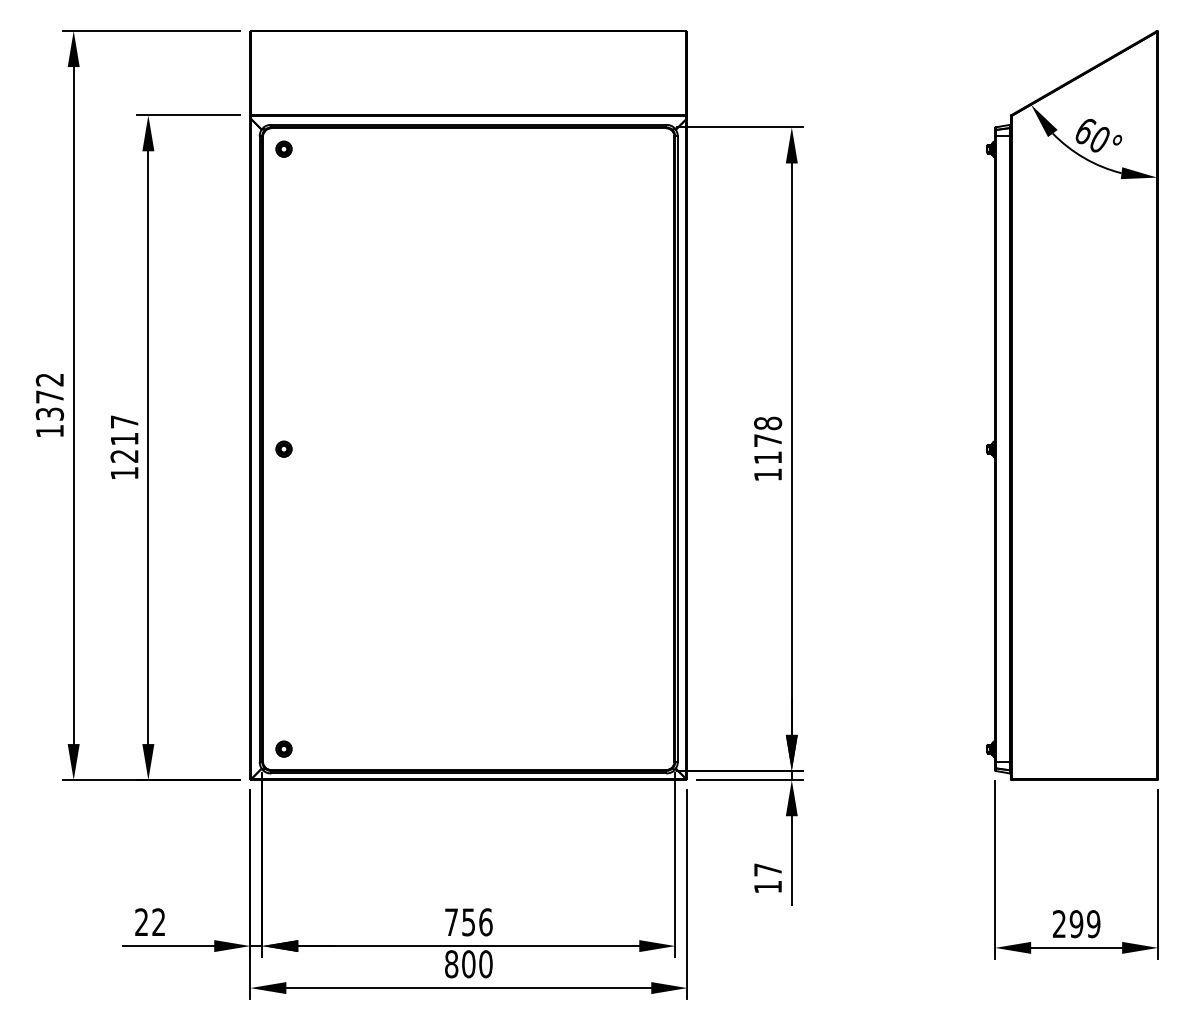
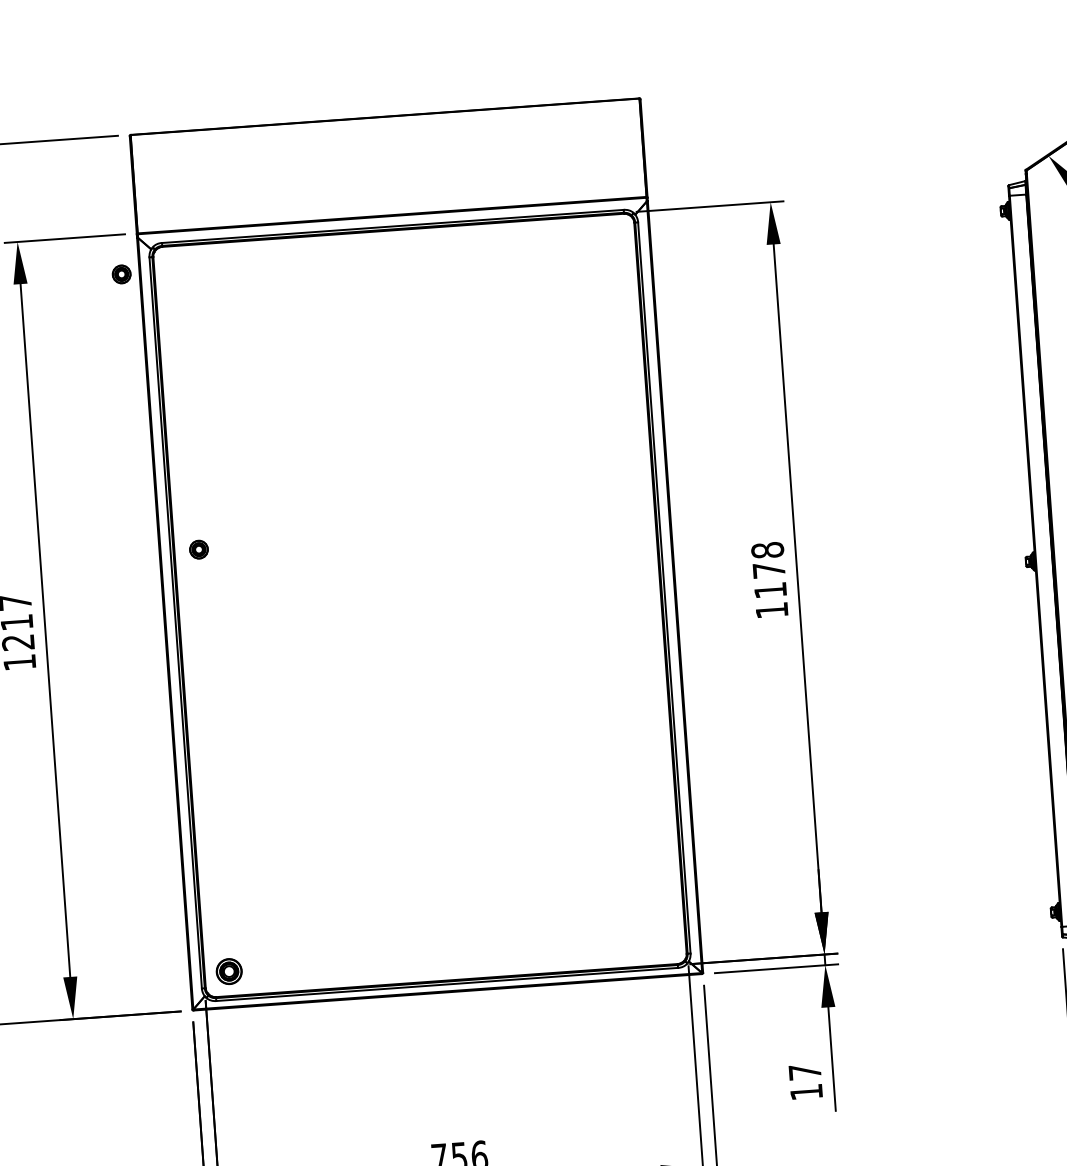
part: (283, 148) -> (121, 273), moved
part: (283, 448) -> (198, 548), moved
part: (283, 748) -> (228, 970), size x1.4

